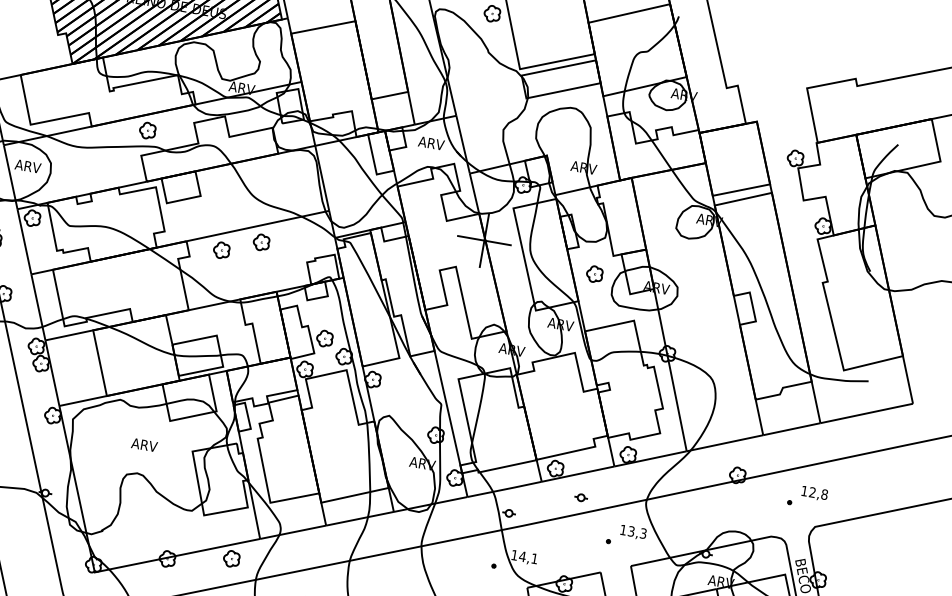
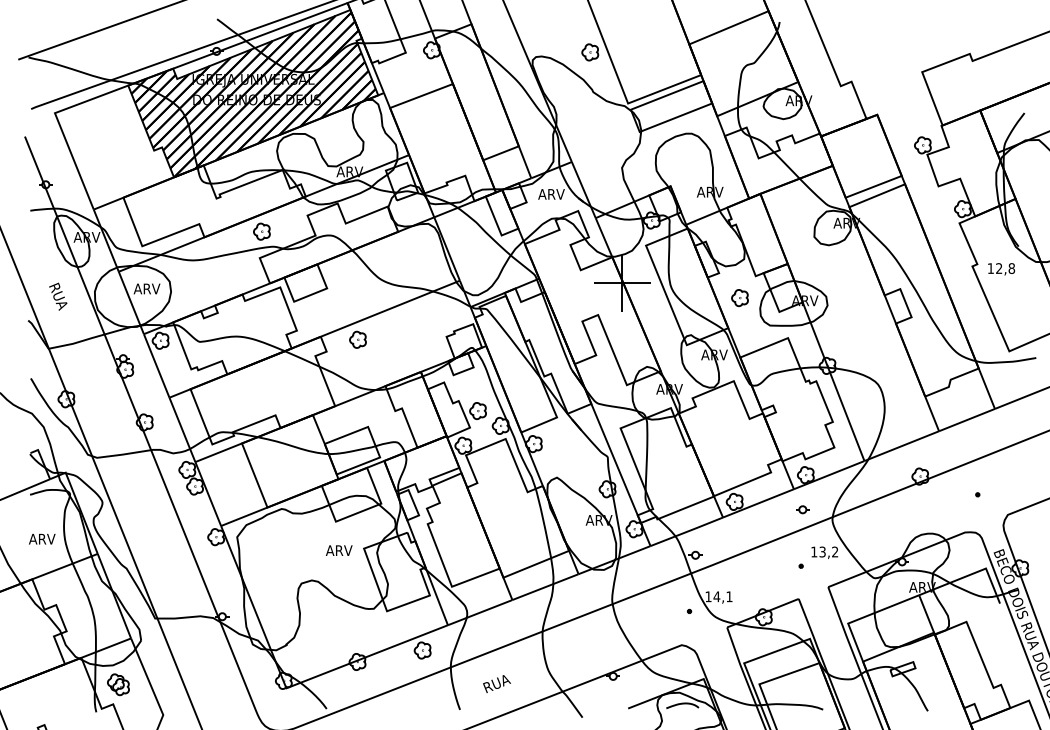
part: (261, 242) -> (396, 324), removed
text: (144, 445) -> (339, 550), moved
text: (814, 493) -> (1001, 269), moved
part: (580, 497) -> (802, 509), moved
text: (643, 534) -> (835, 552), 13,3 -> 13,2

